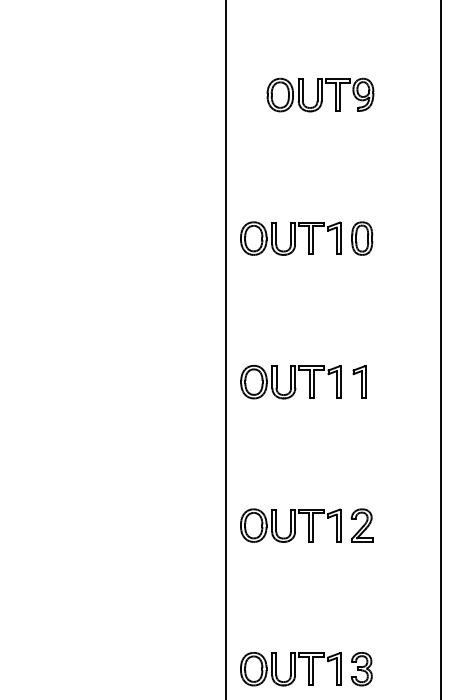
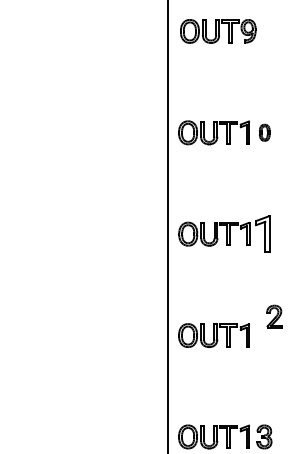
part: (320, 94) -> (218, 31), moved
part: (362, 238) -> (264, 132), size x0.7
part: (359, 381) -> (262, 233), size x1.6
part: (361, 525) -> (274, 317), moved

